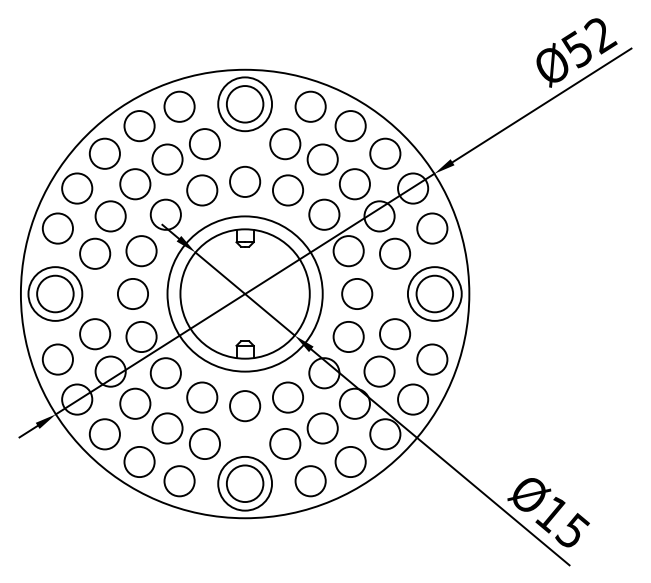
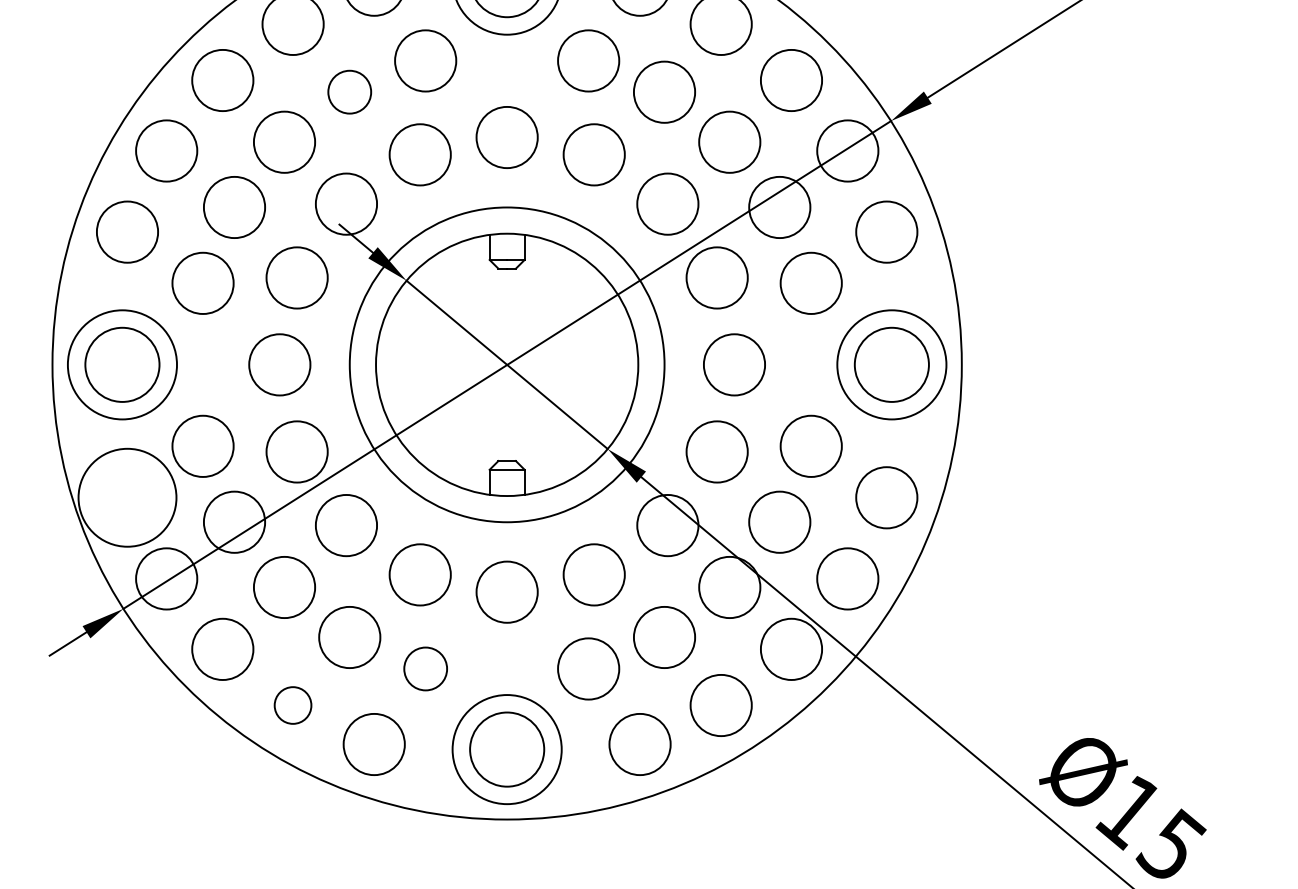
circle: (167, 159) -> (349, 92), size x0.7
circle: (57, 359) -> (126, 497), size x1.6
circle: (204, 443) -> (424, 667), size x0.7
circle: (139, 461) -> (292, 704), size x0.6

